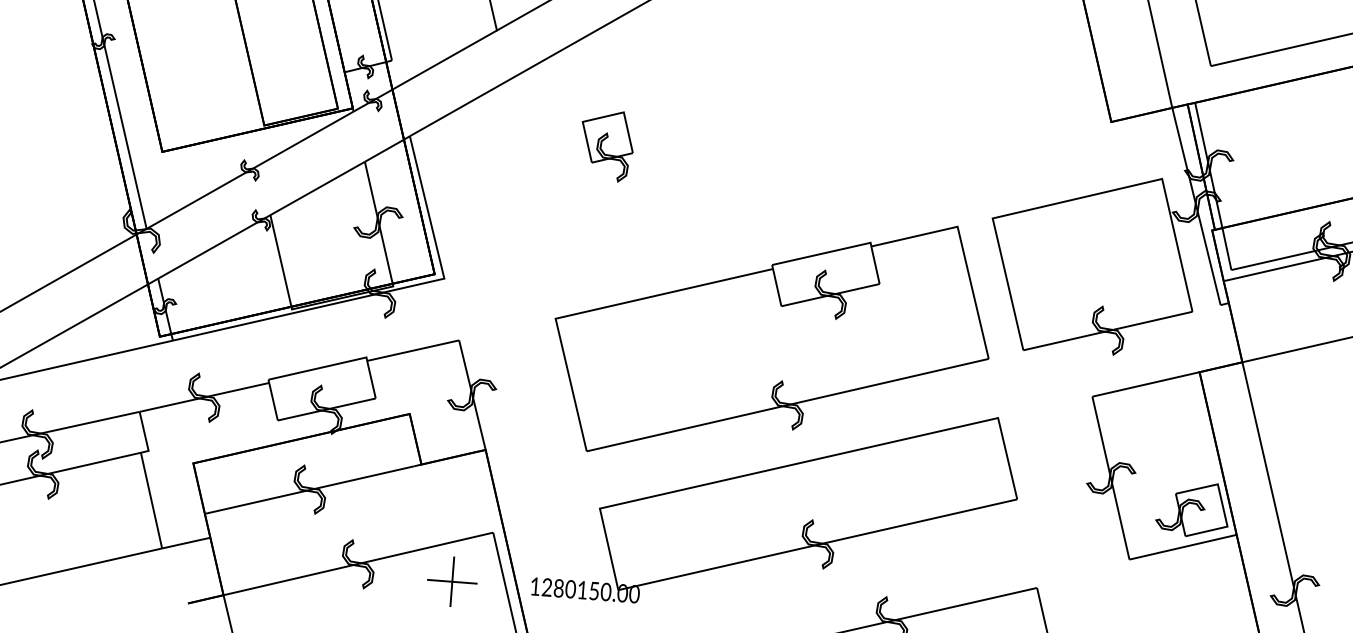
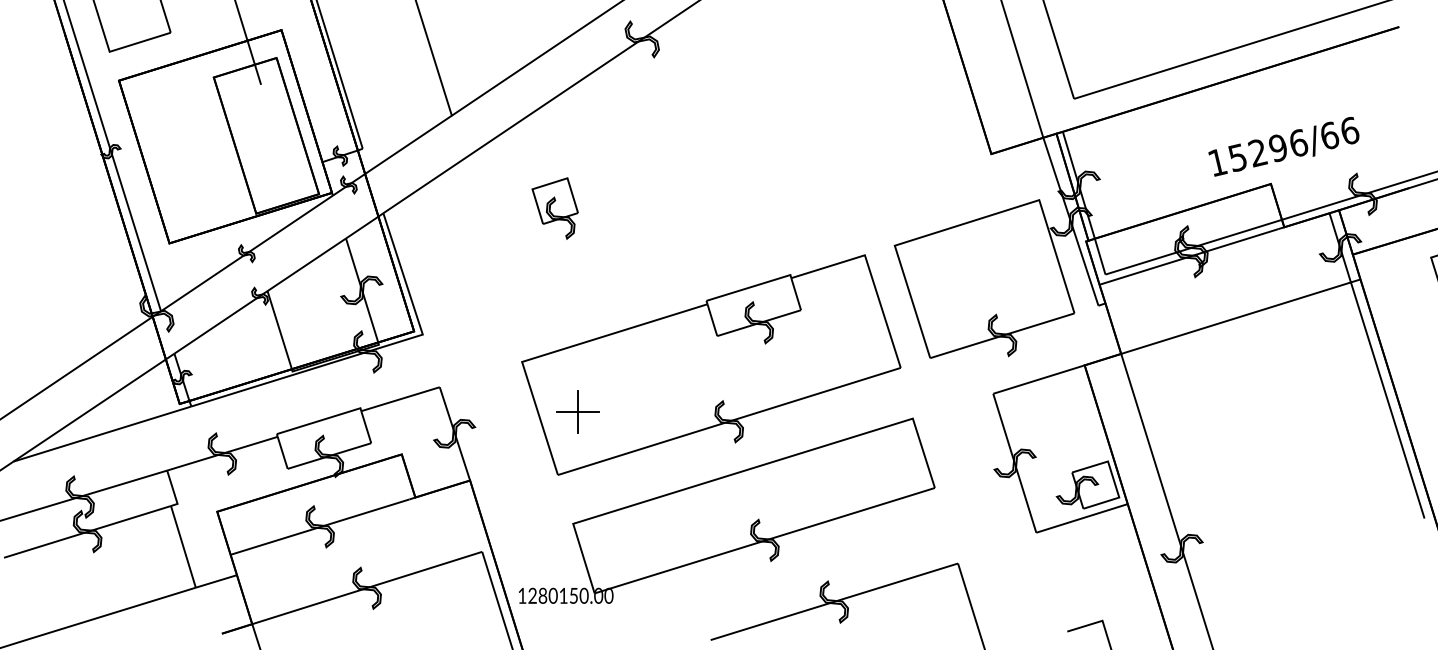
part: (451, 580) -> (577, 411), moved

